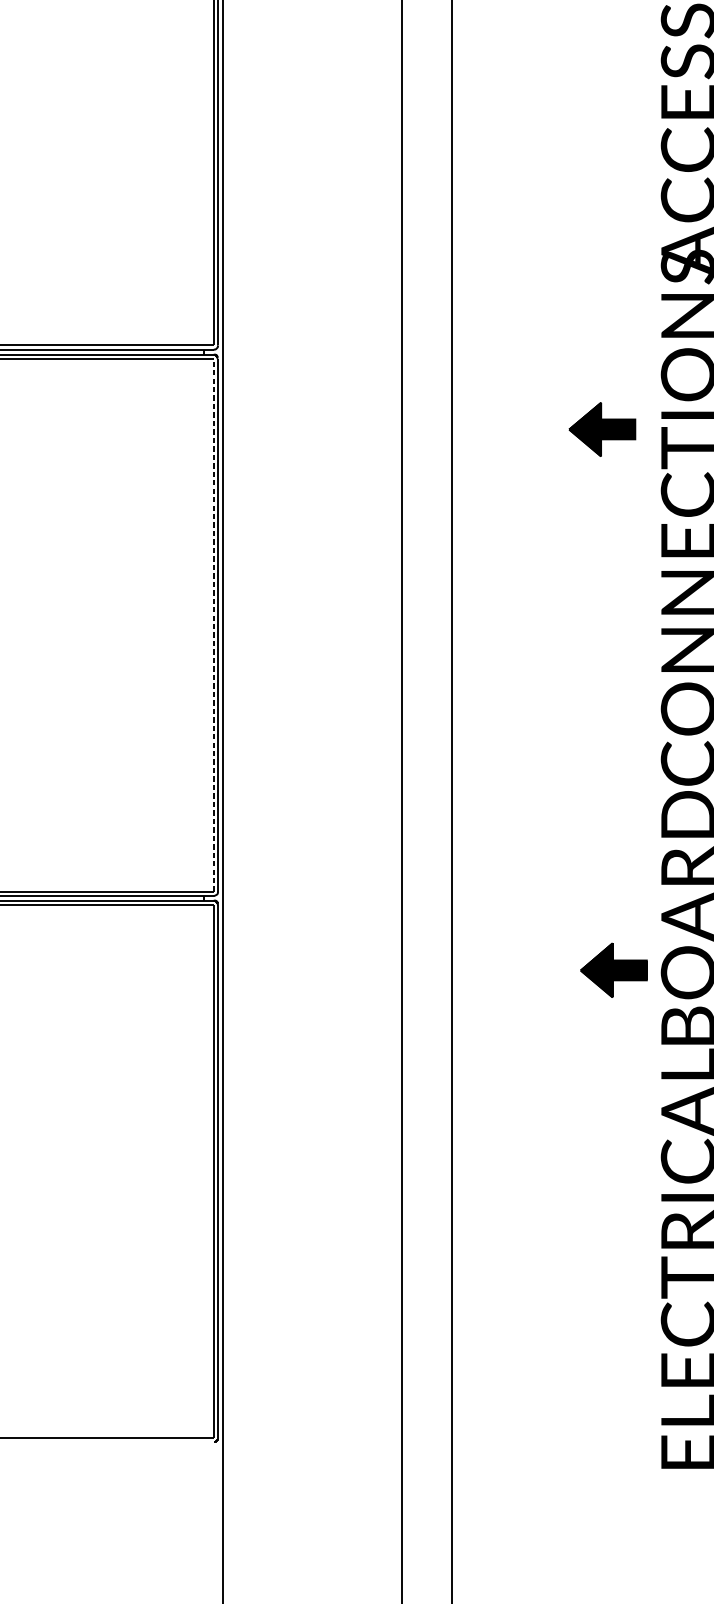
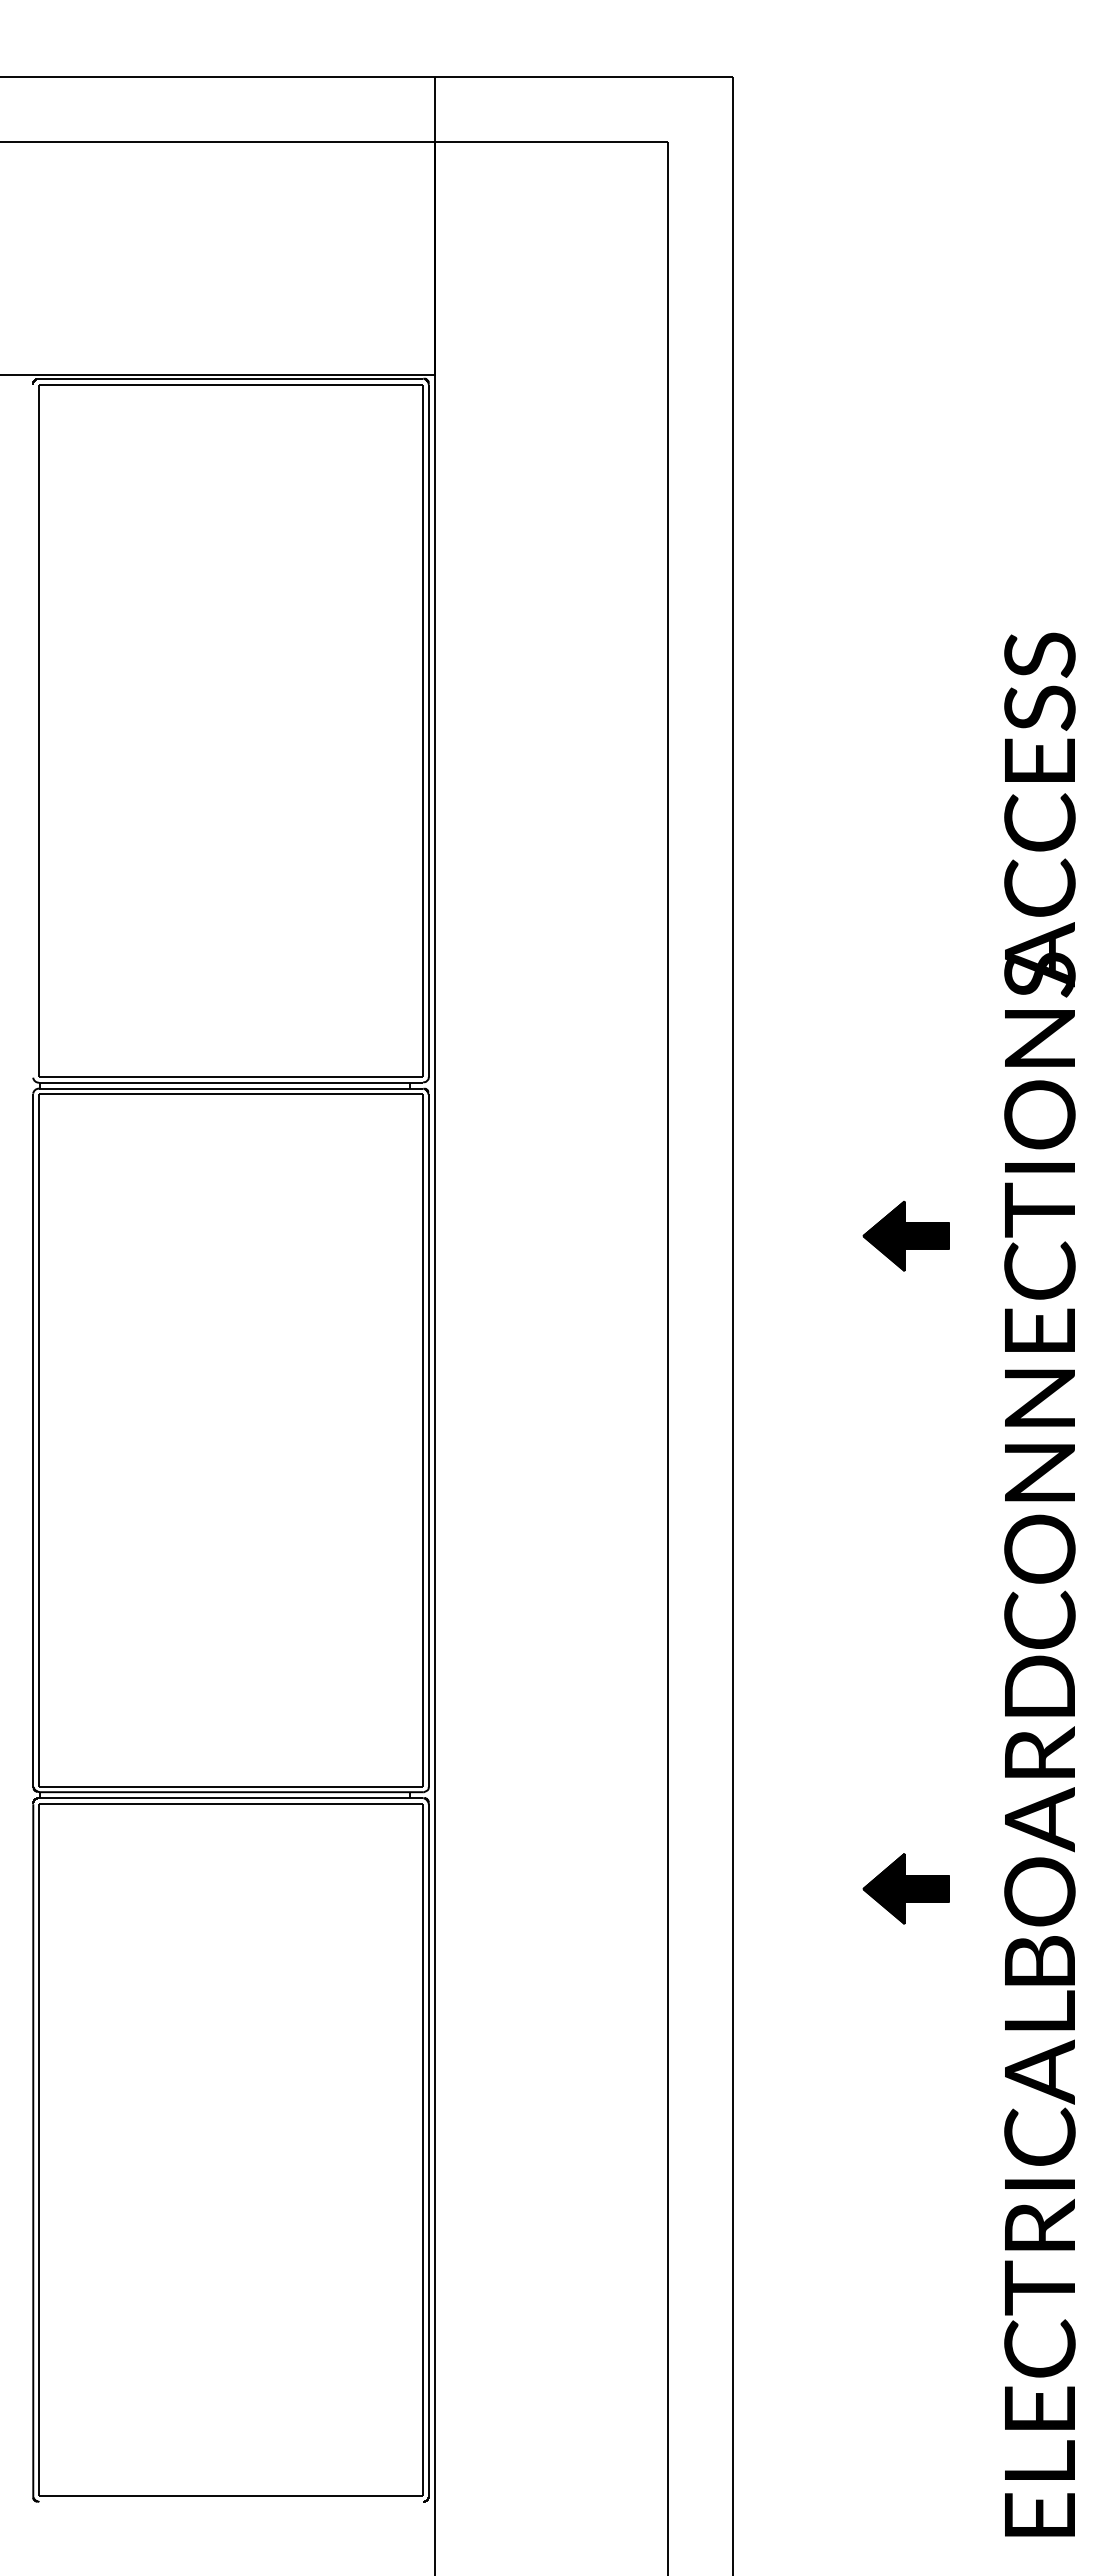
part: (601, 429) -> (905, 1235), moved
line: (213, 625) -> (423, 1440), dashed -> solid
part: (613, 970) -> (905, 1888), moved

